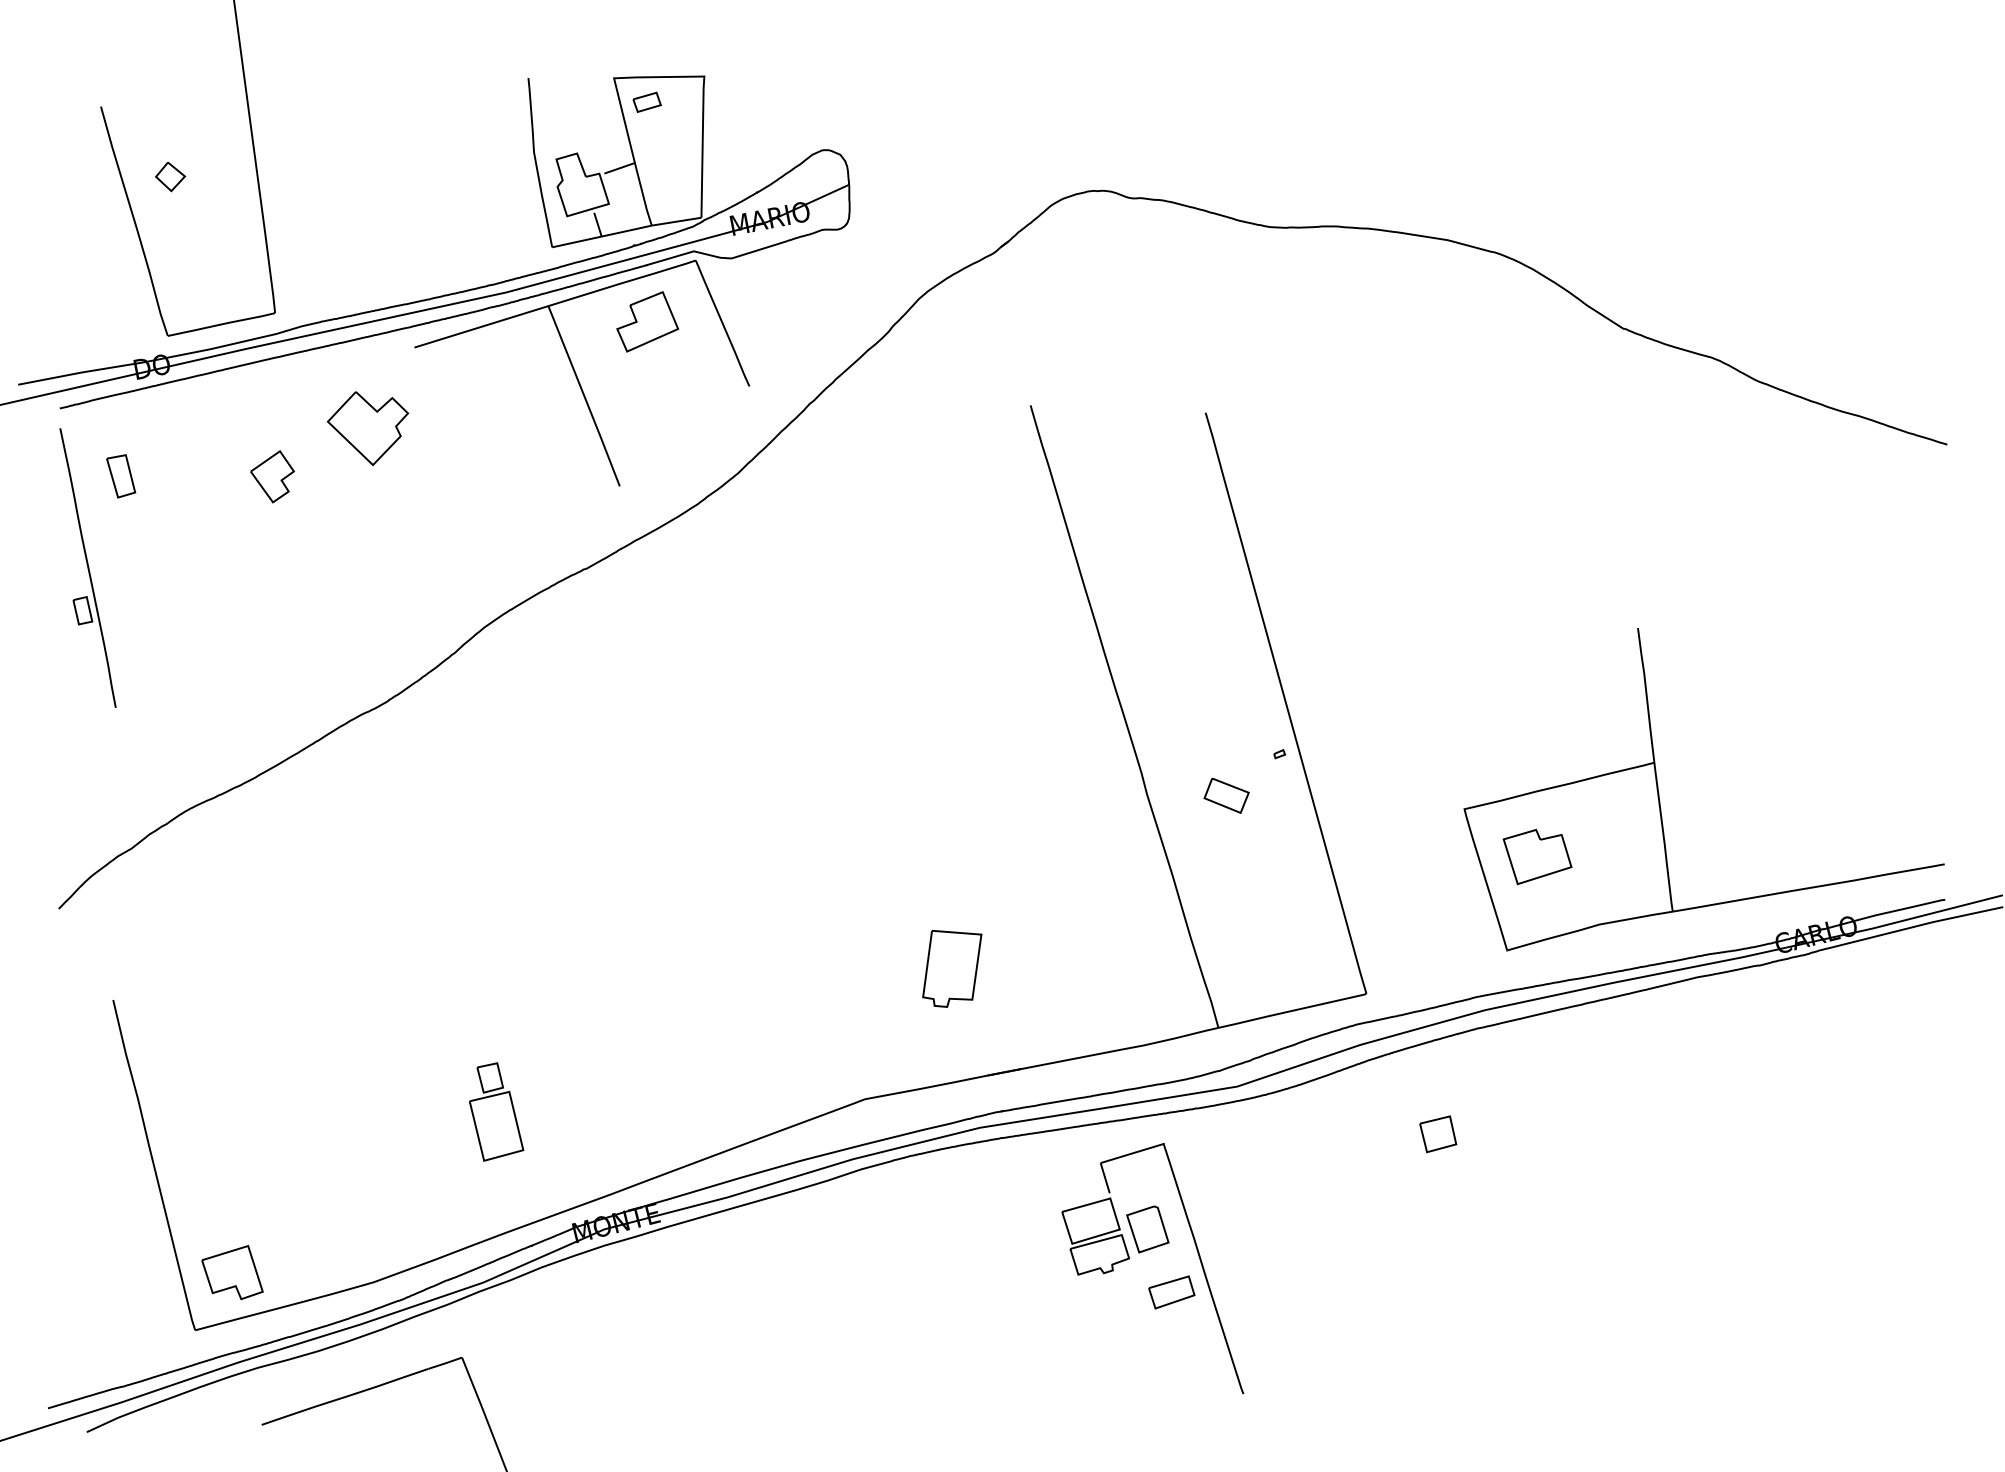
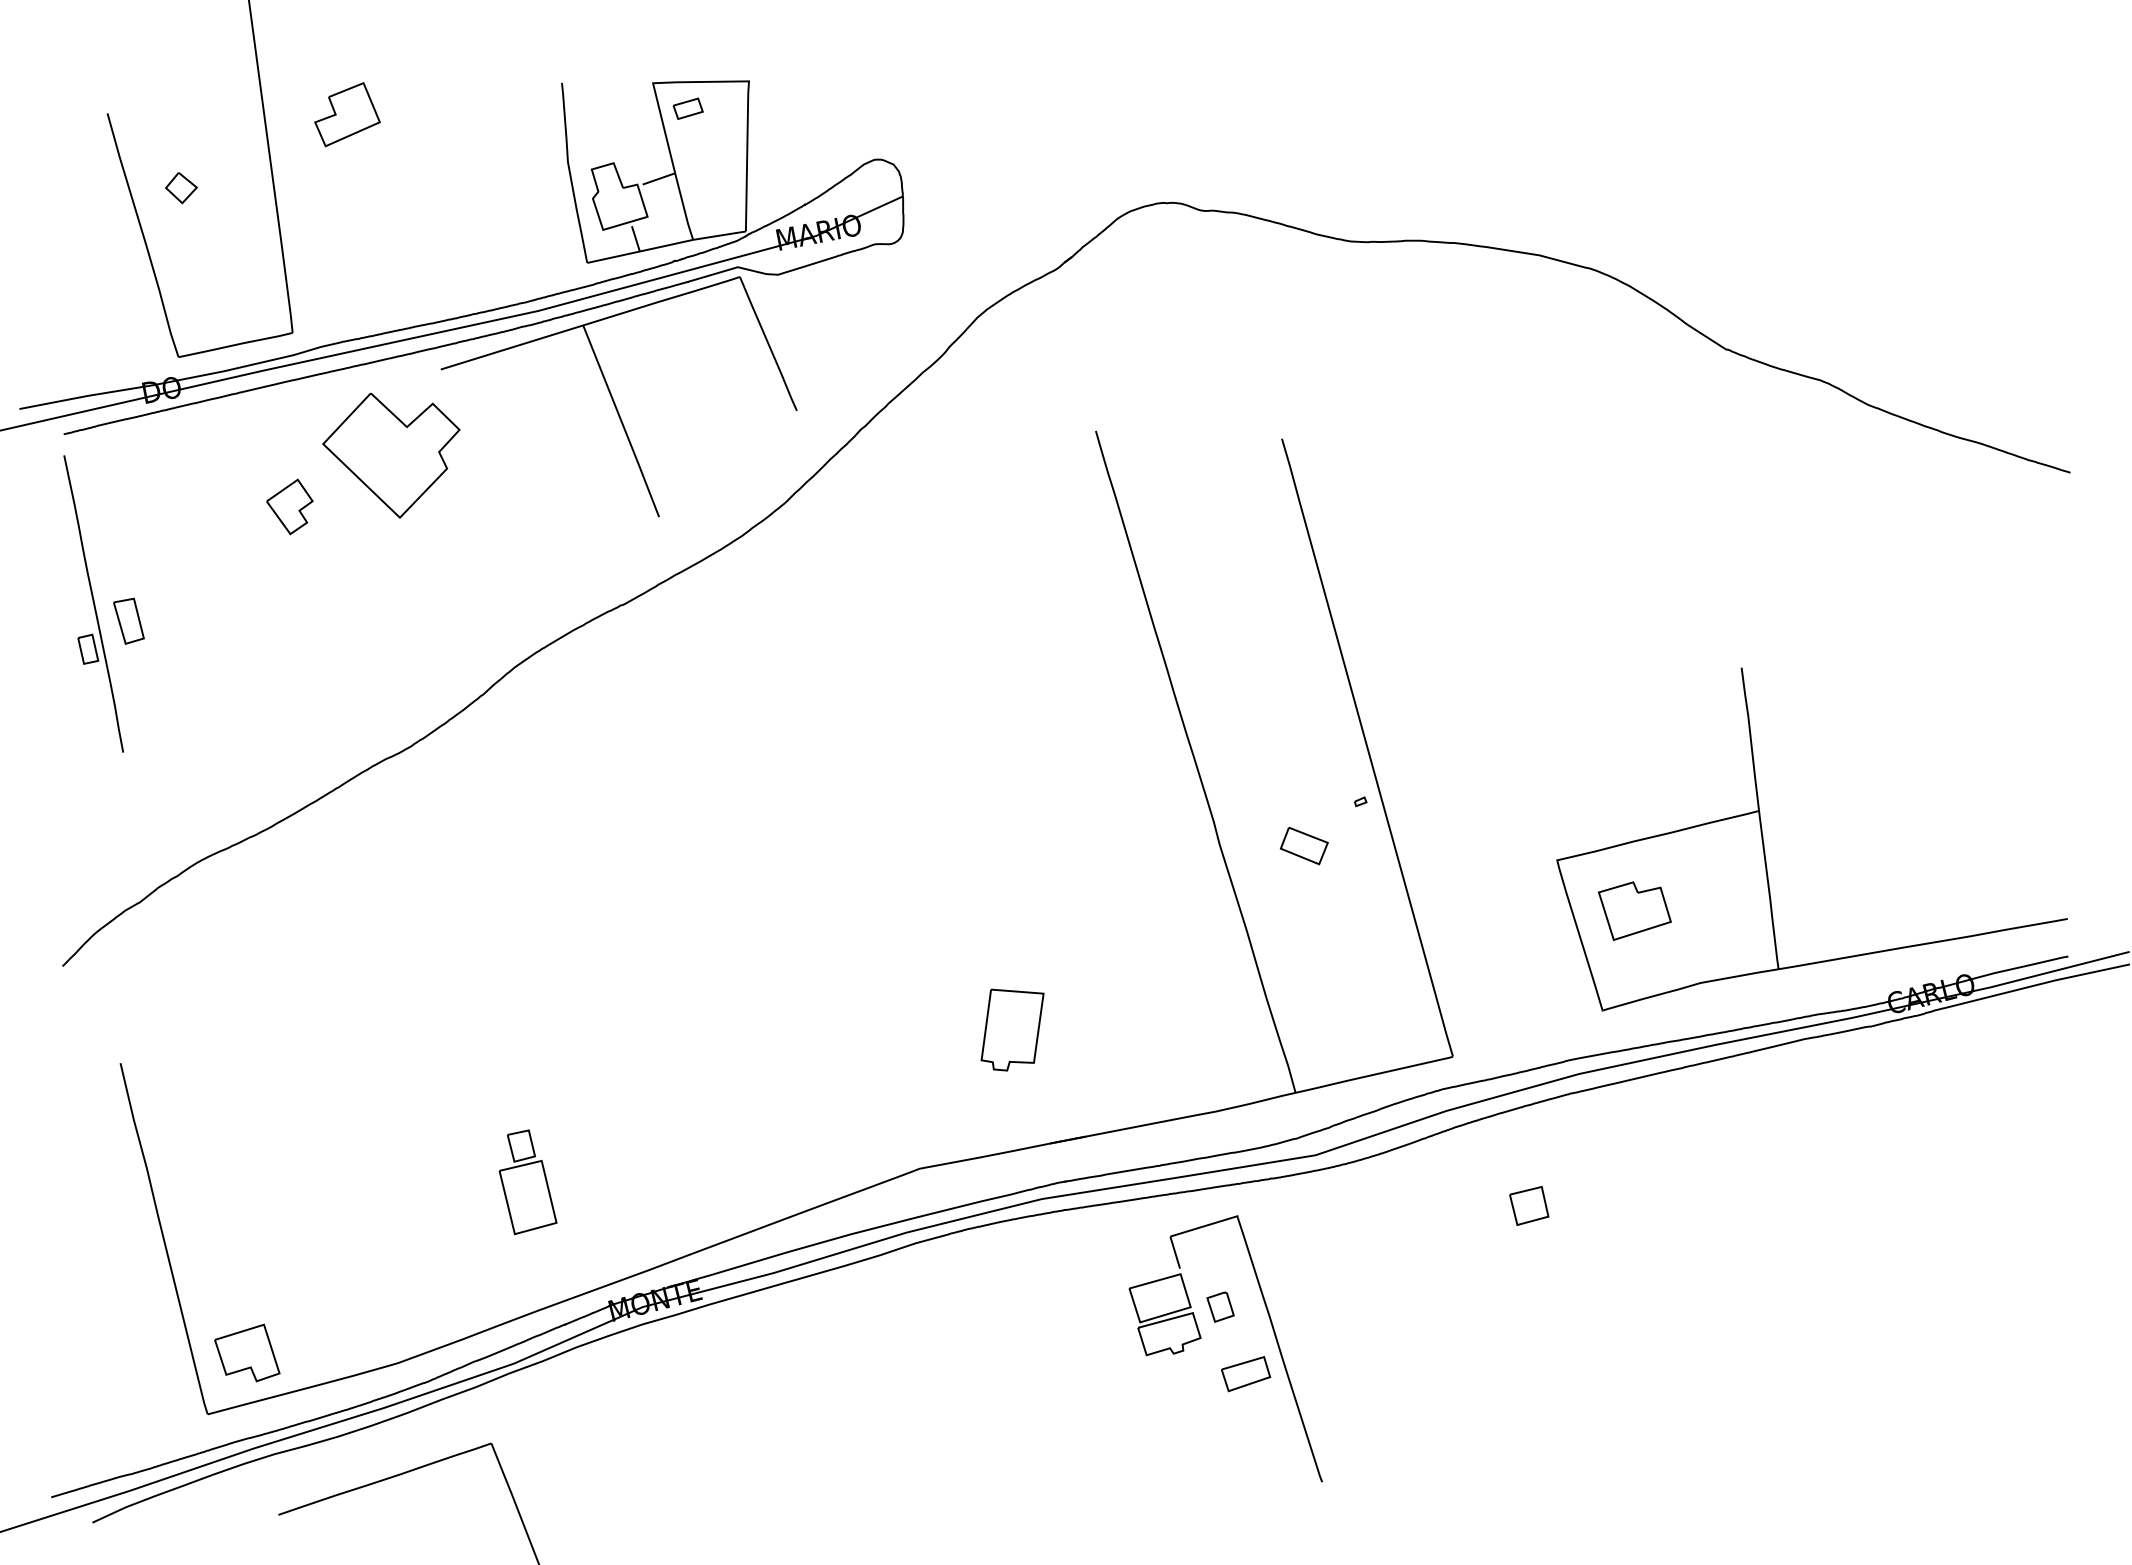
part: (647, 321) -> (347, 114), moved
part: (367, 428) -> (390, 455), size x1.6
part: (121, 476) -> (129, 621), moved
part: (1147, 1229) -> (1220, 1307), size x0.6

